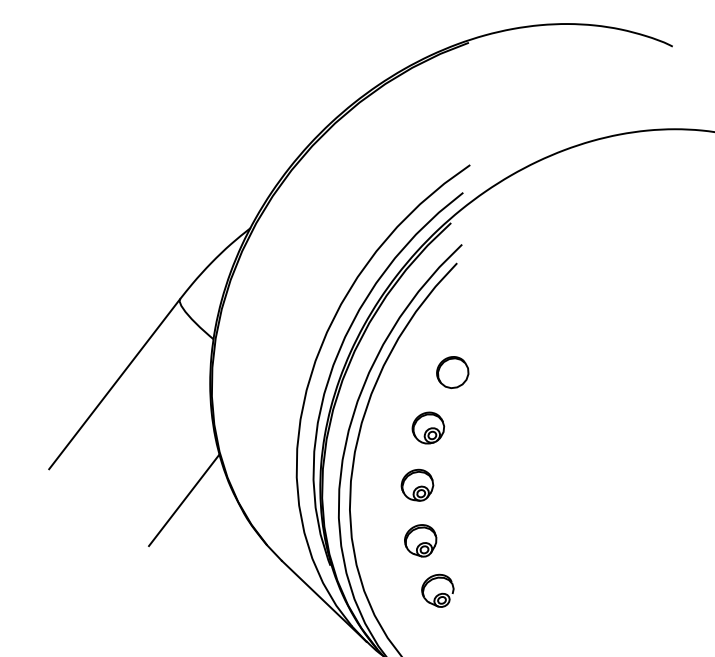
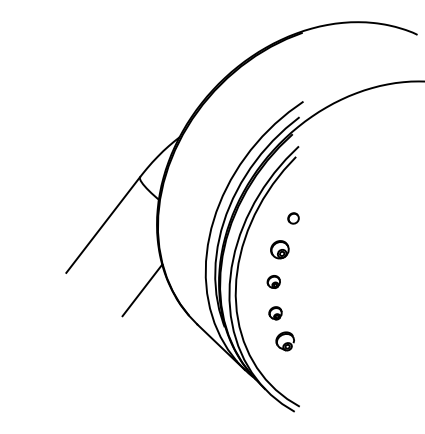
part: (452, 372) -> (293, 218), size x0.6
part: (417, 484) -> (273, 281), size x0.7
part: (420, 541) -> (275, 313), size x0.7

